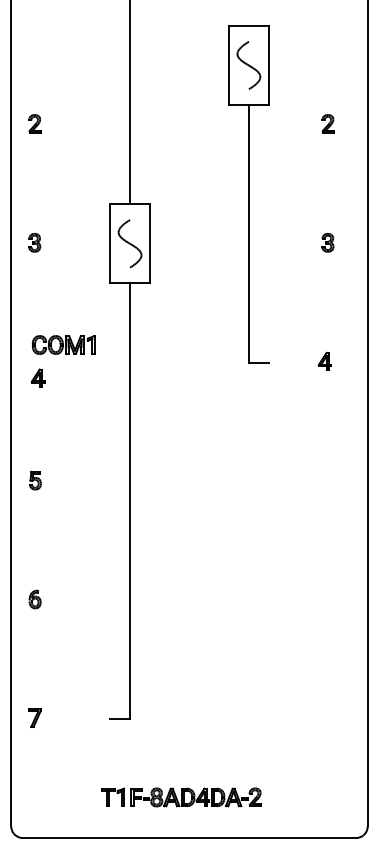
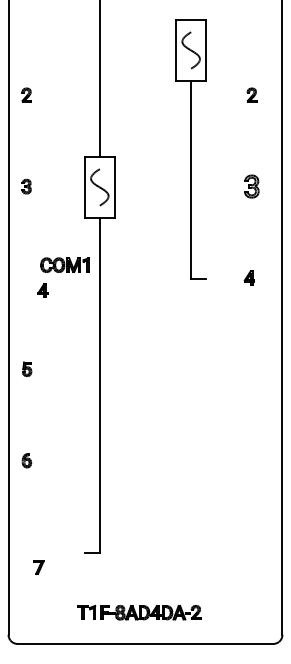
part: (327, 242) -> (251, 186), size x1.6
part: (63, 344) -> (64, 264), moved
part: (37, 377) -> (42, 290), moved
part: (34, 717) -> (38, 566), moved

